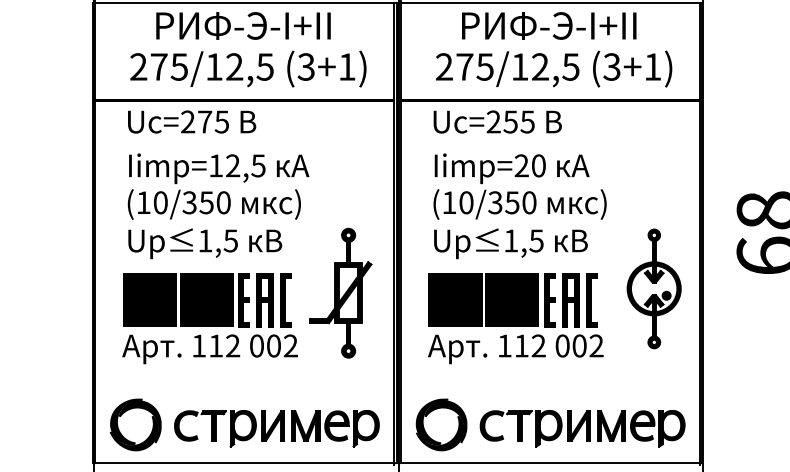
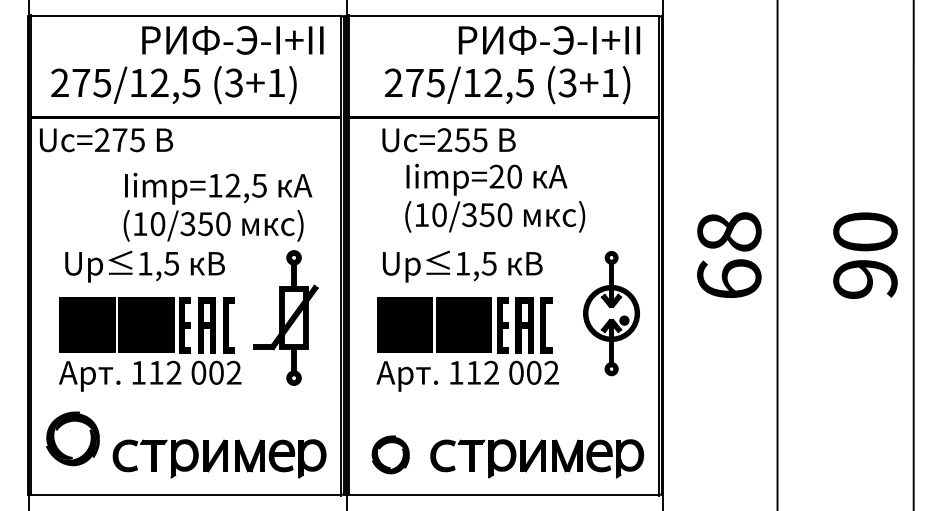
text: (243, 26) -> (232, 40), moved
text: (549, 26) -> (549, 40), moved
text: (247, 69) -> (173, 85), moved
text: (192, 122) -> (106, 140), moved
text: (218, 185) -> (217, 206), moved
text: (520, 185) -> (495, 197), moved
part: (135, 424) -> (72, 438), moved
part: (441, 424) -> (390, 454), size x0.7

